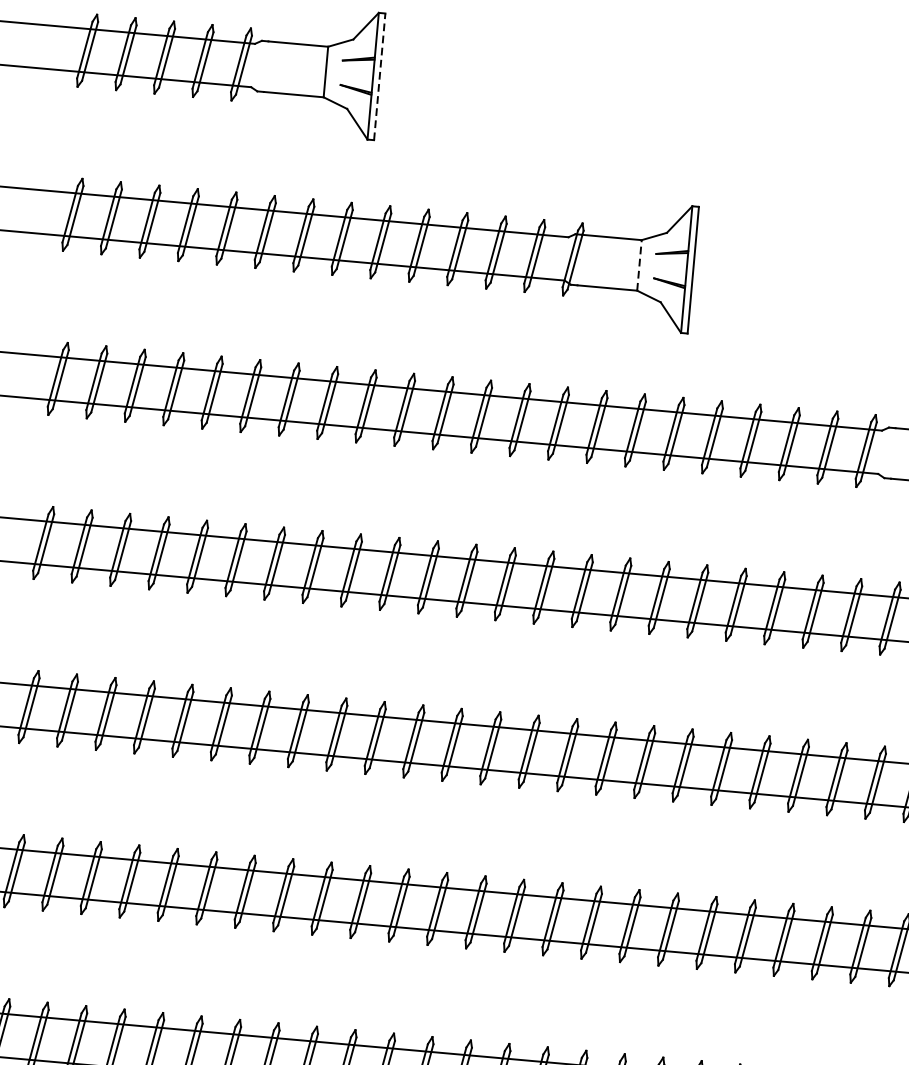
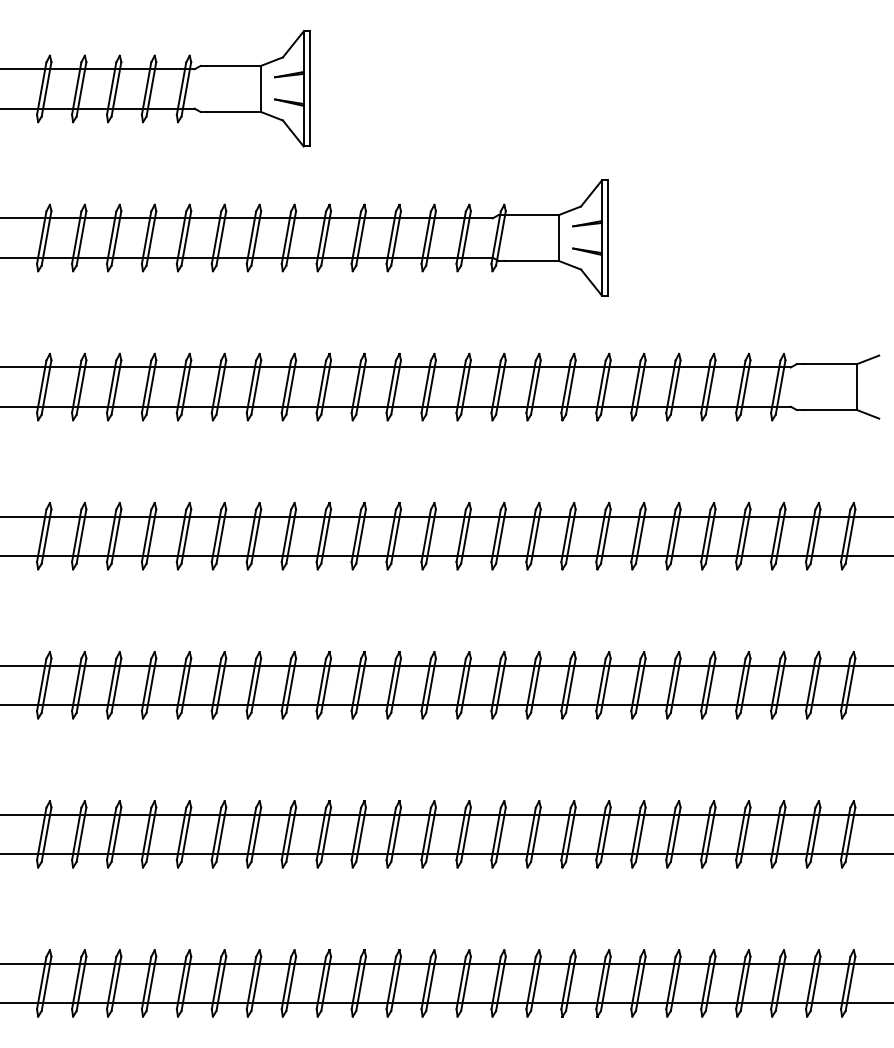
line: (379, 76) -> (309, 88), dashed -> solid
line: (638, 265) -> (558, 238), dashed -> solid

